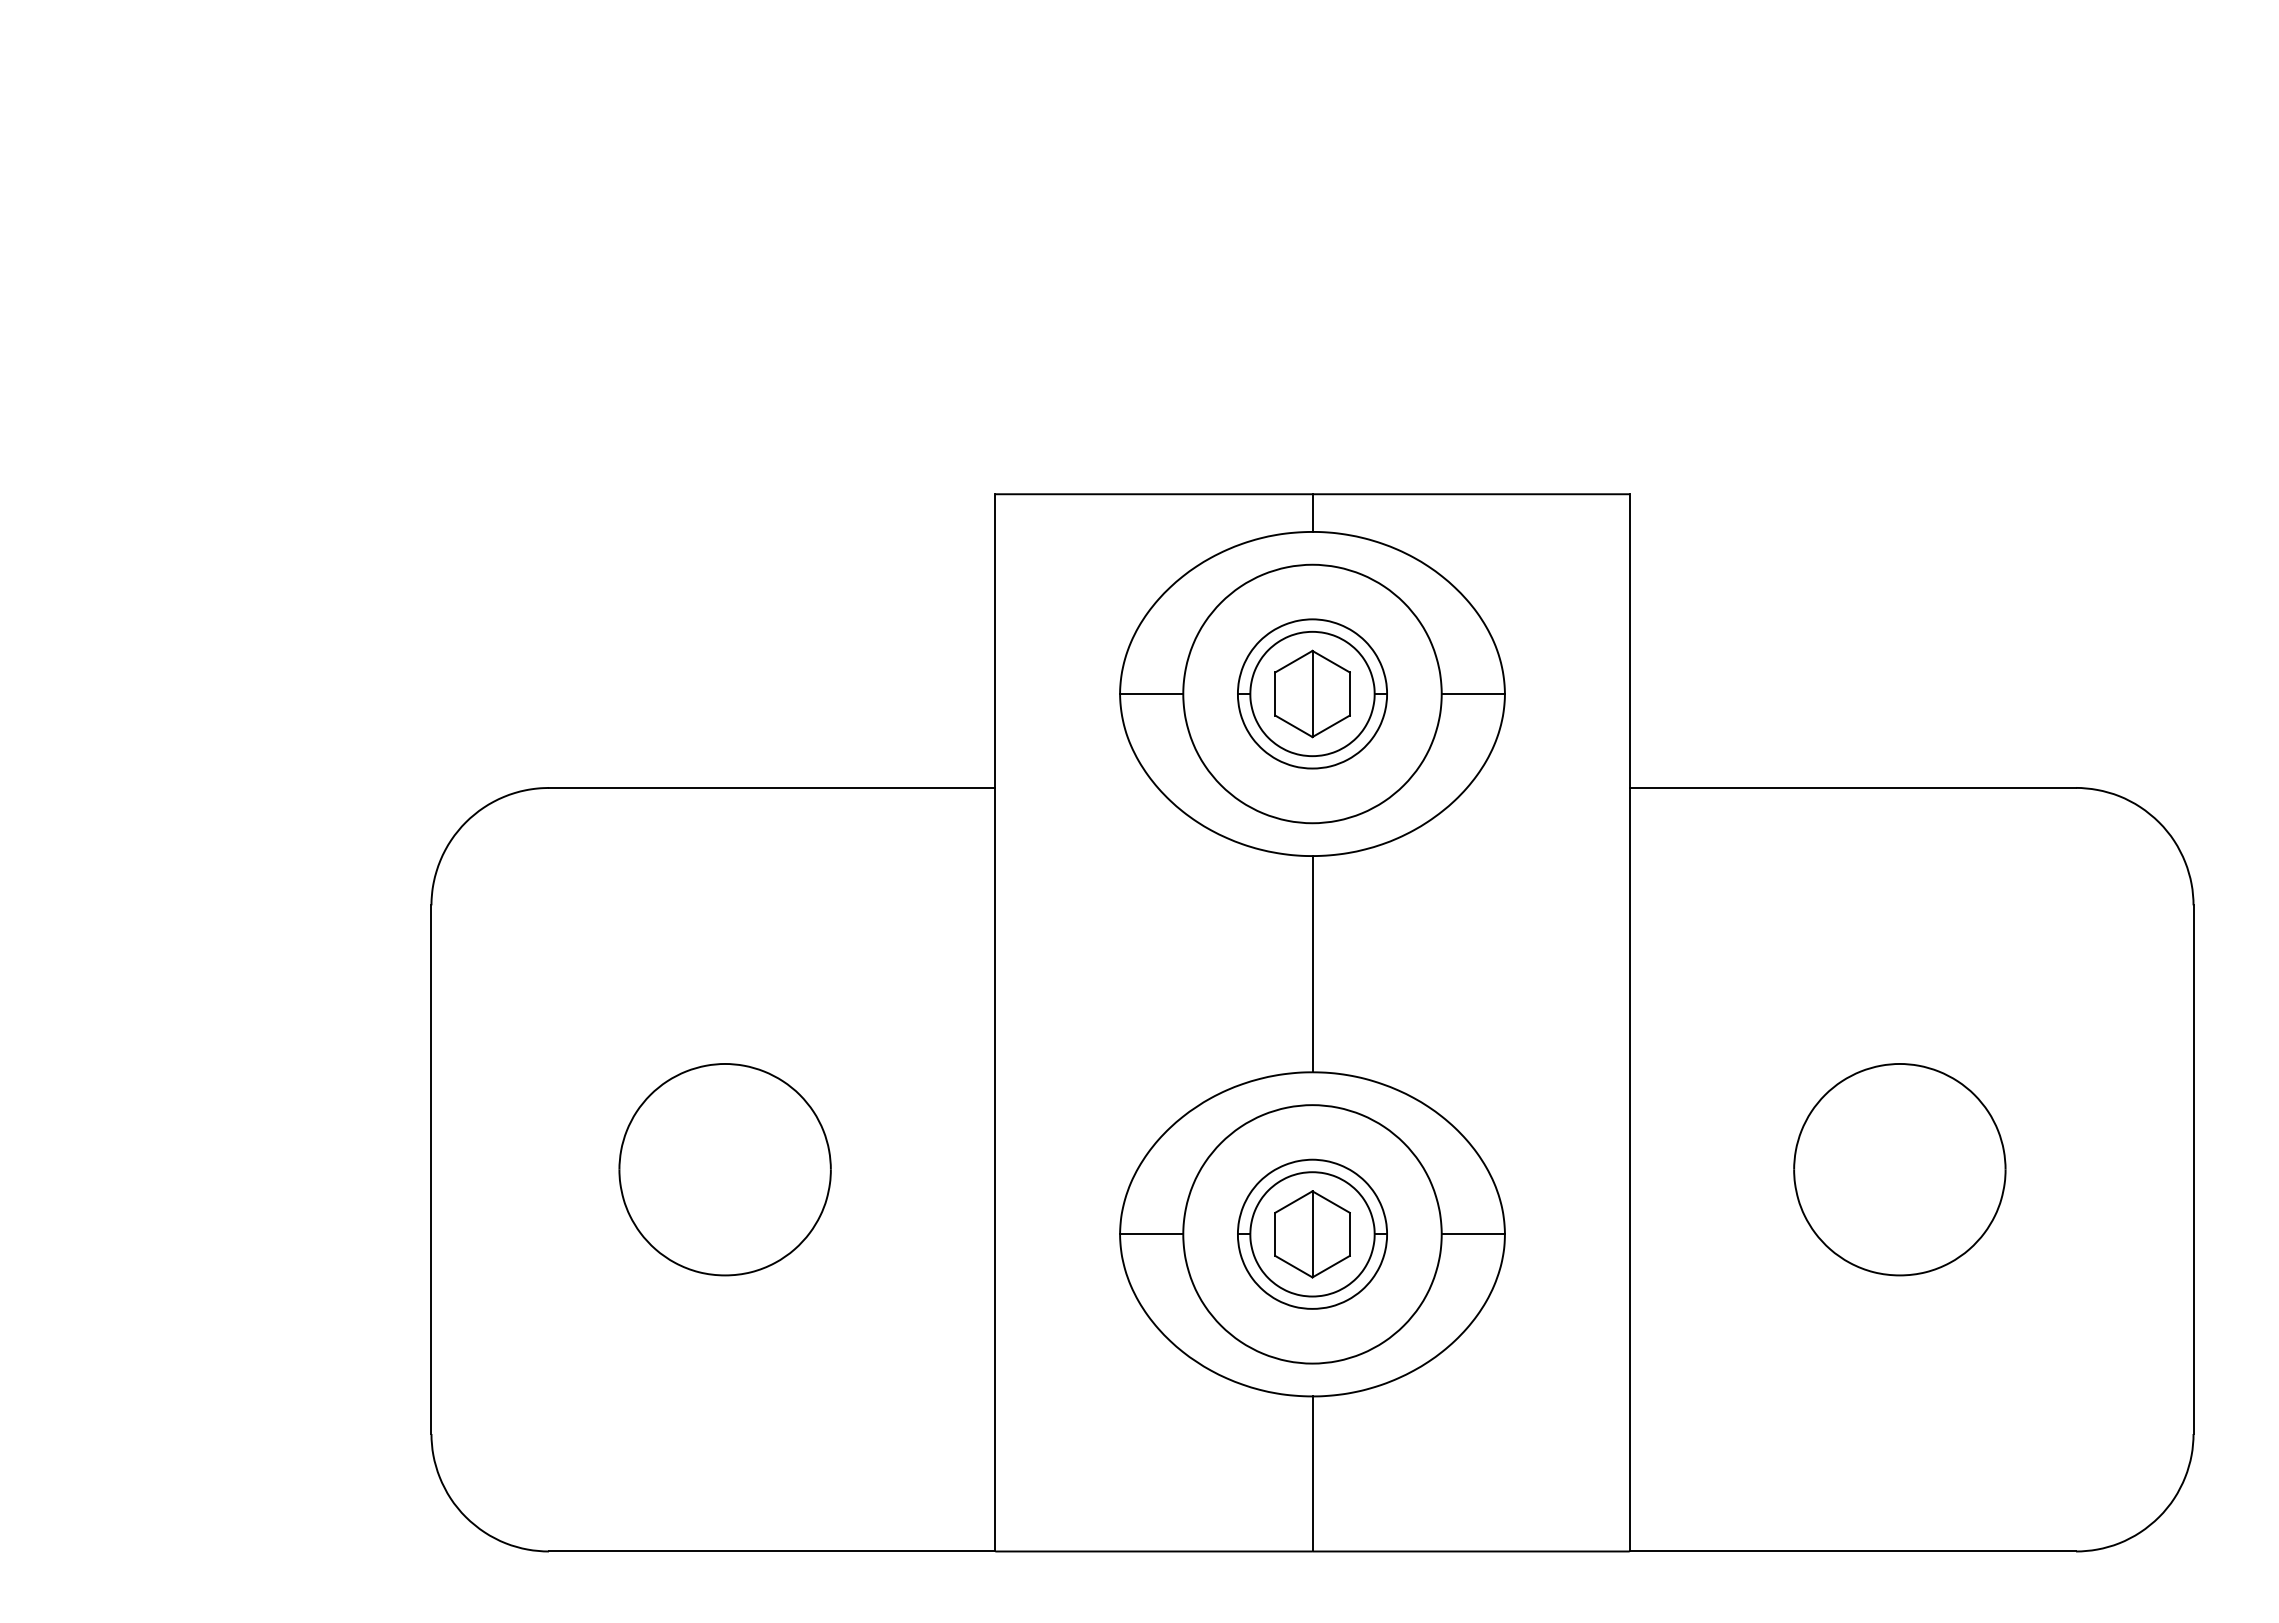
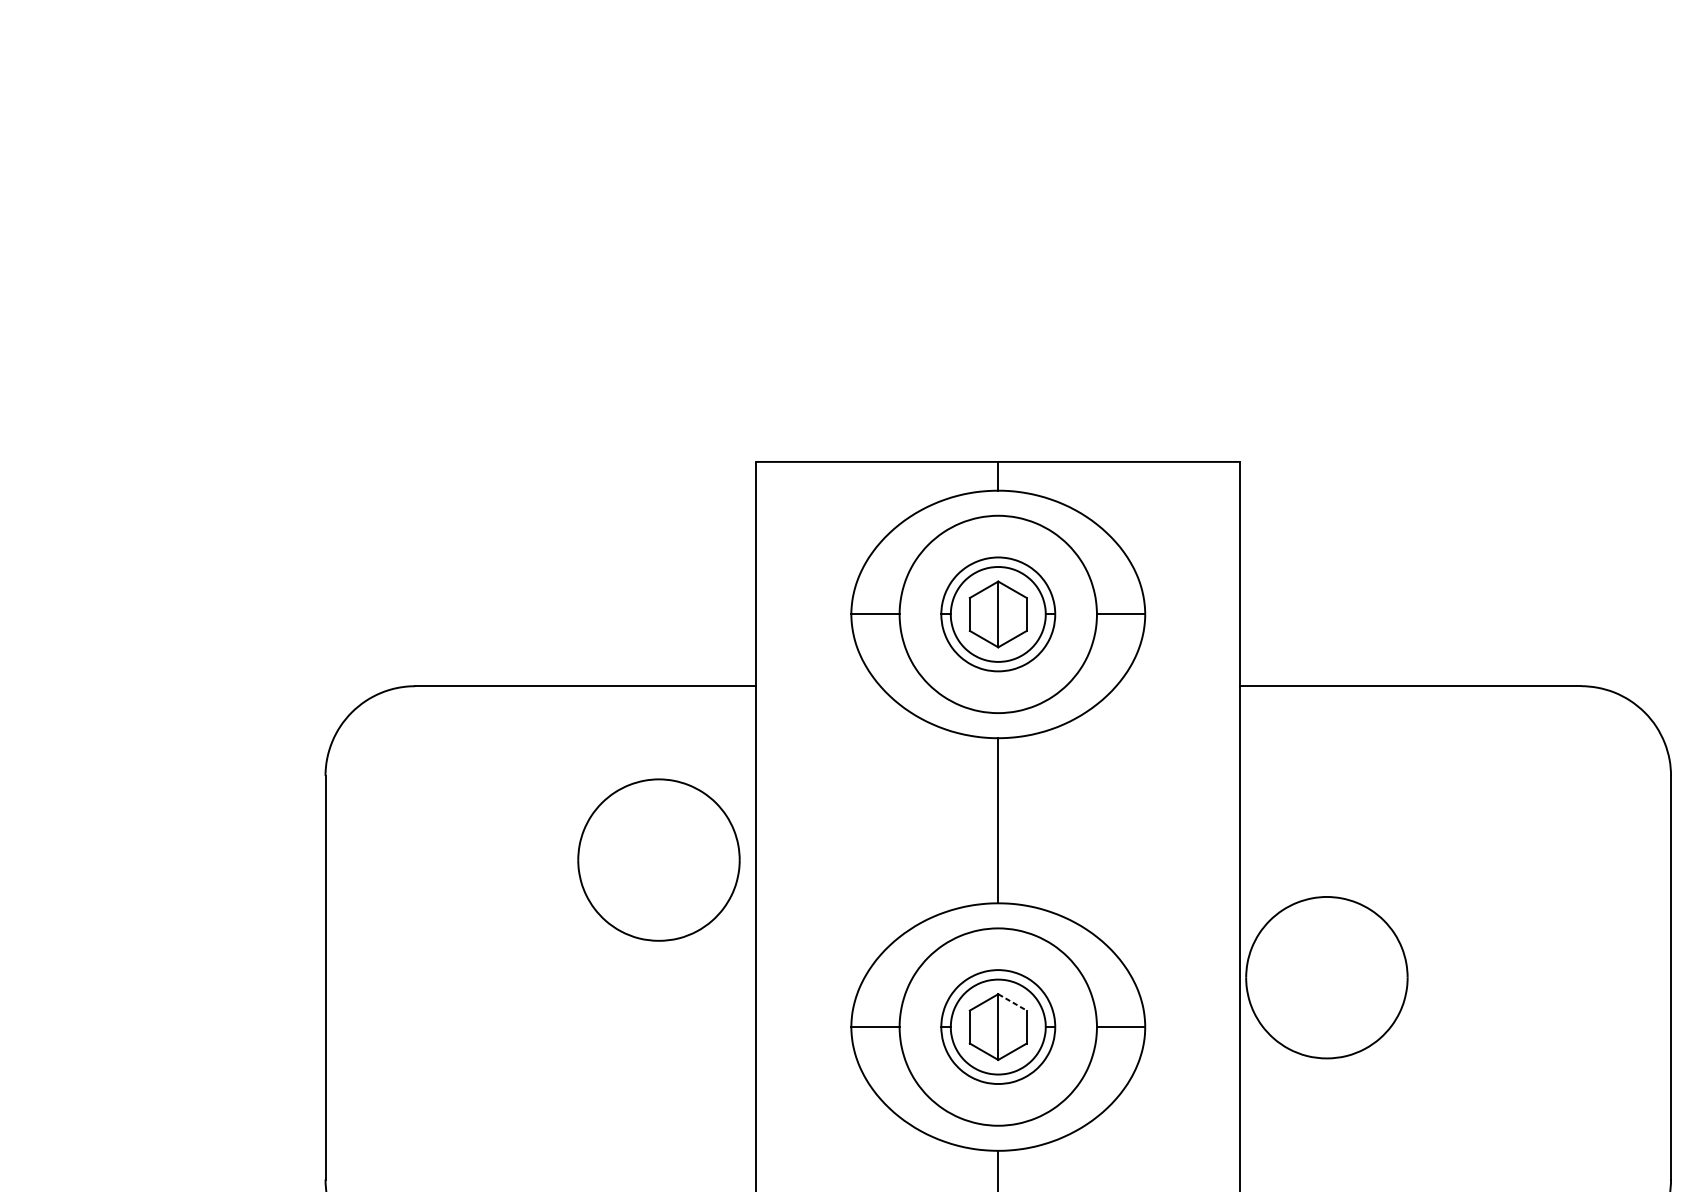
part: (724, 1169) -> (658, 859), moved
part: (1899, 1169) -> (1326, 977), moved
line: (1331, 1202) -> (1012, 1002), solid -> dashed

